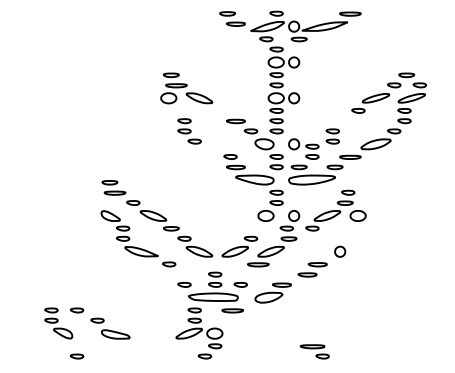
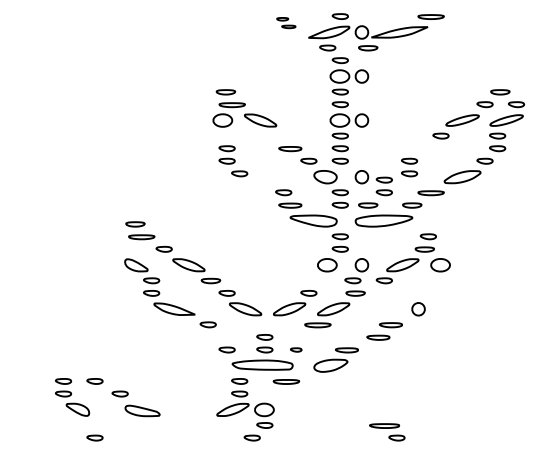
part: (232, 18) -> (286, 22), size x0.6
part: (186, 88) -> (244, 108), moved
part: (240, 284) -> (295, 349), size x0.7

